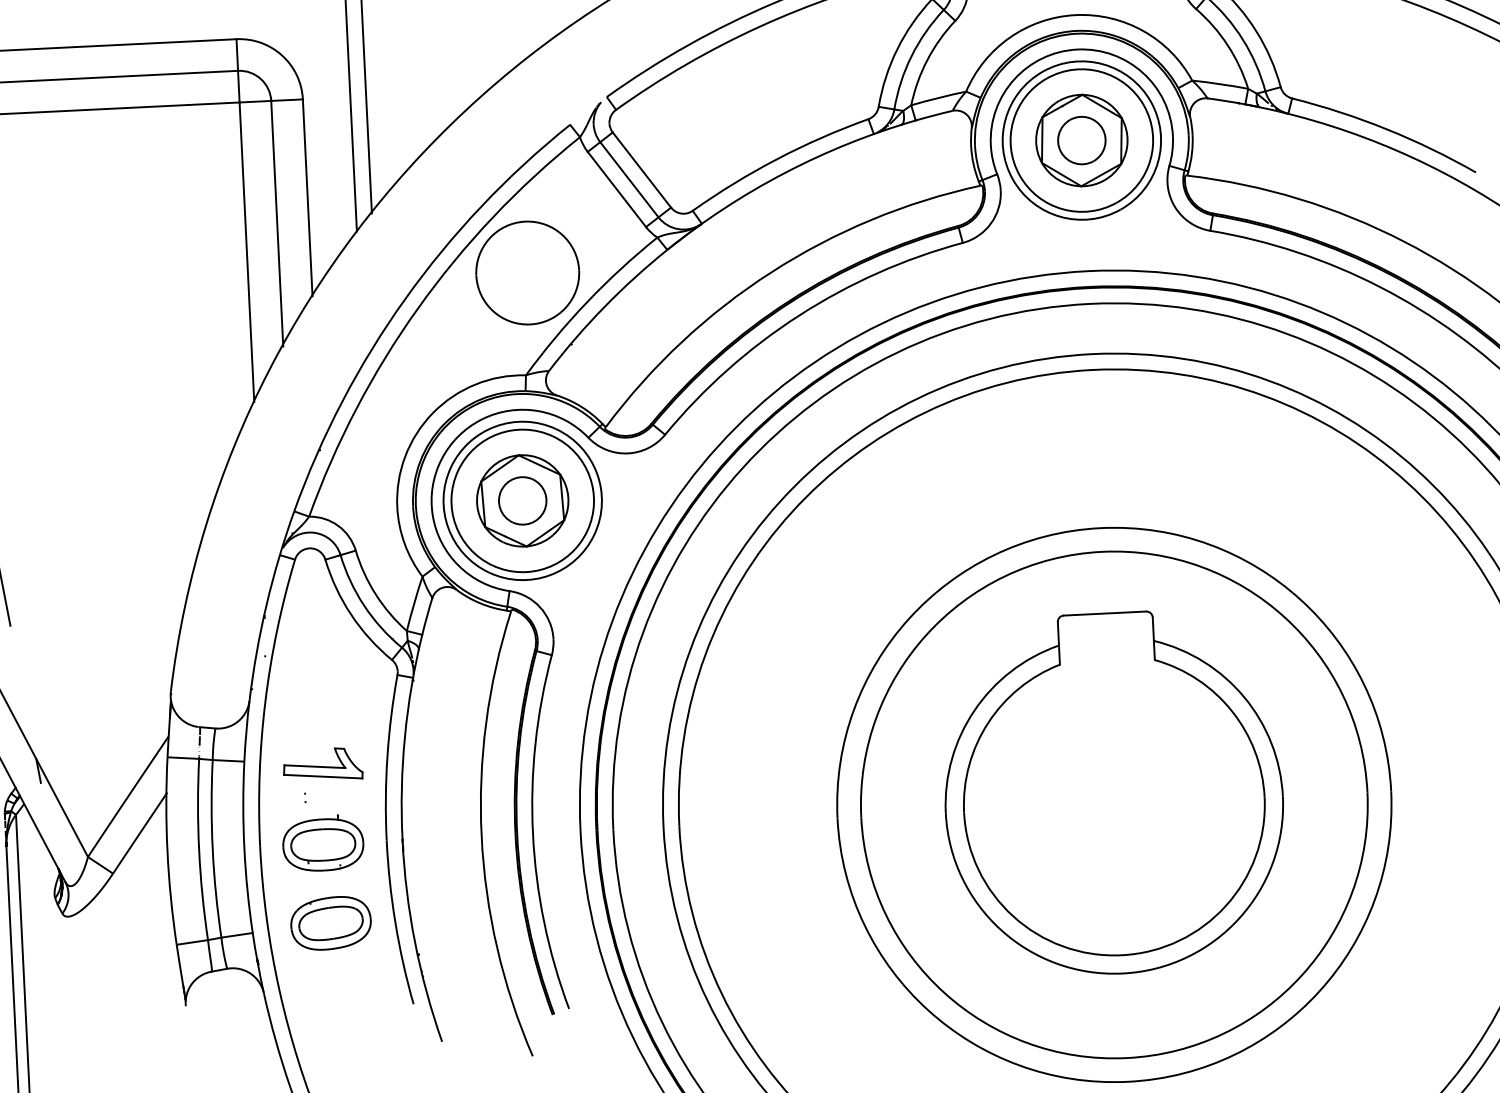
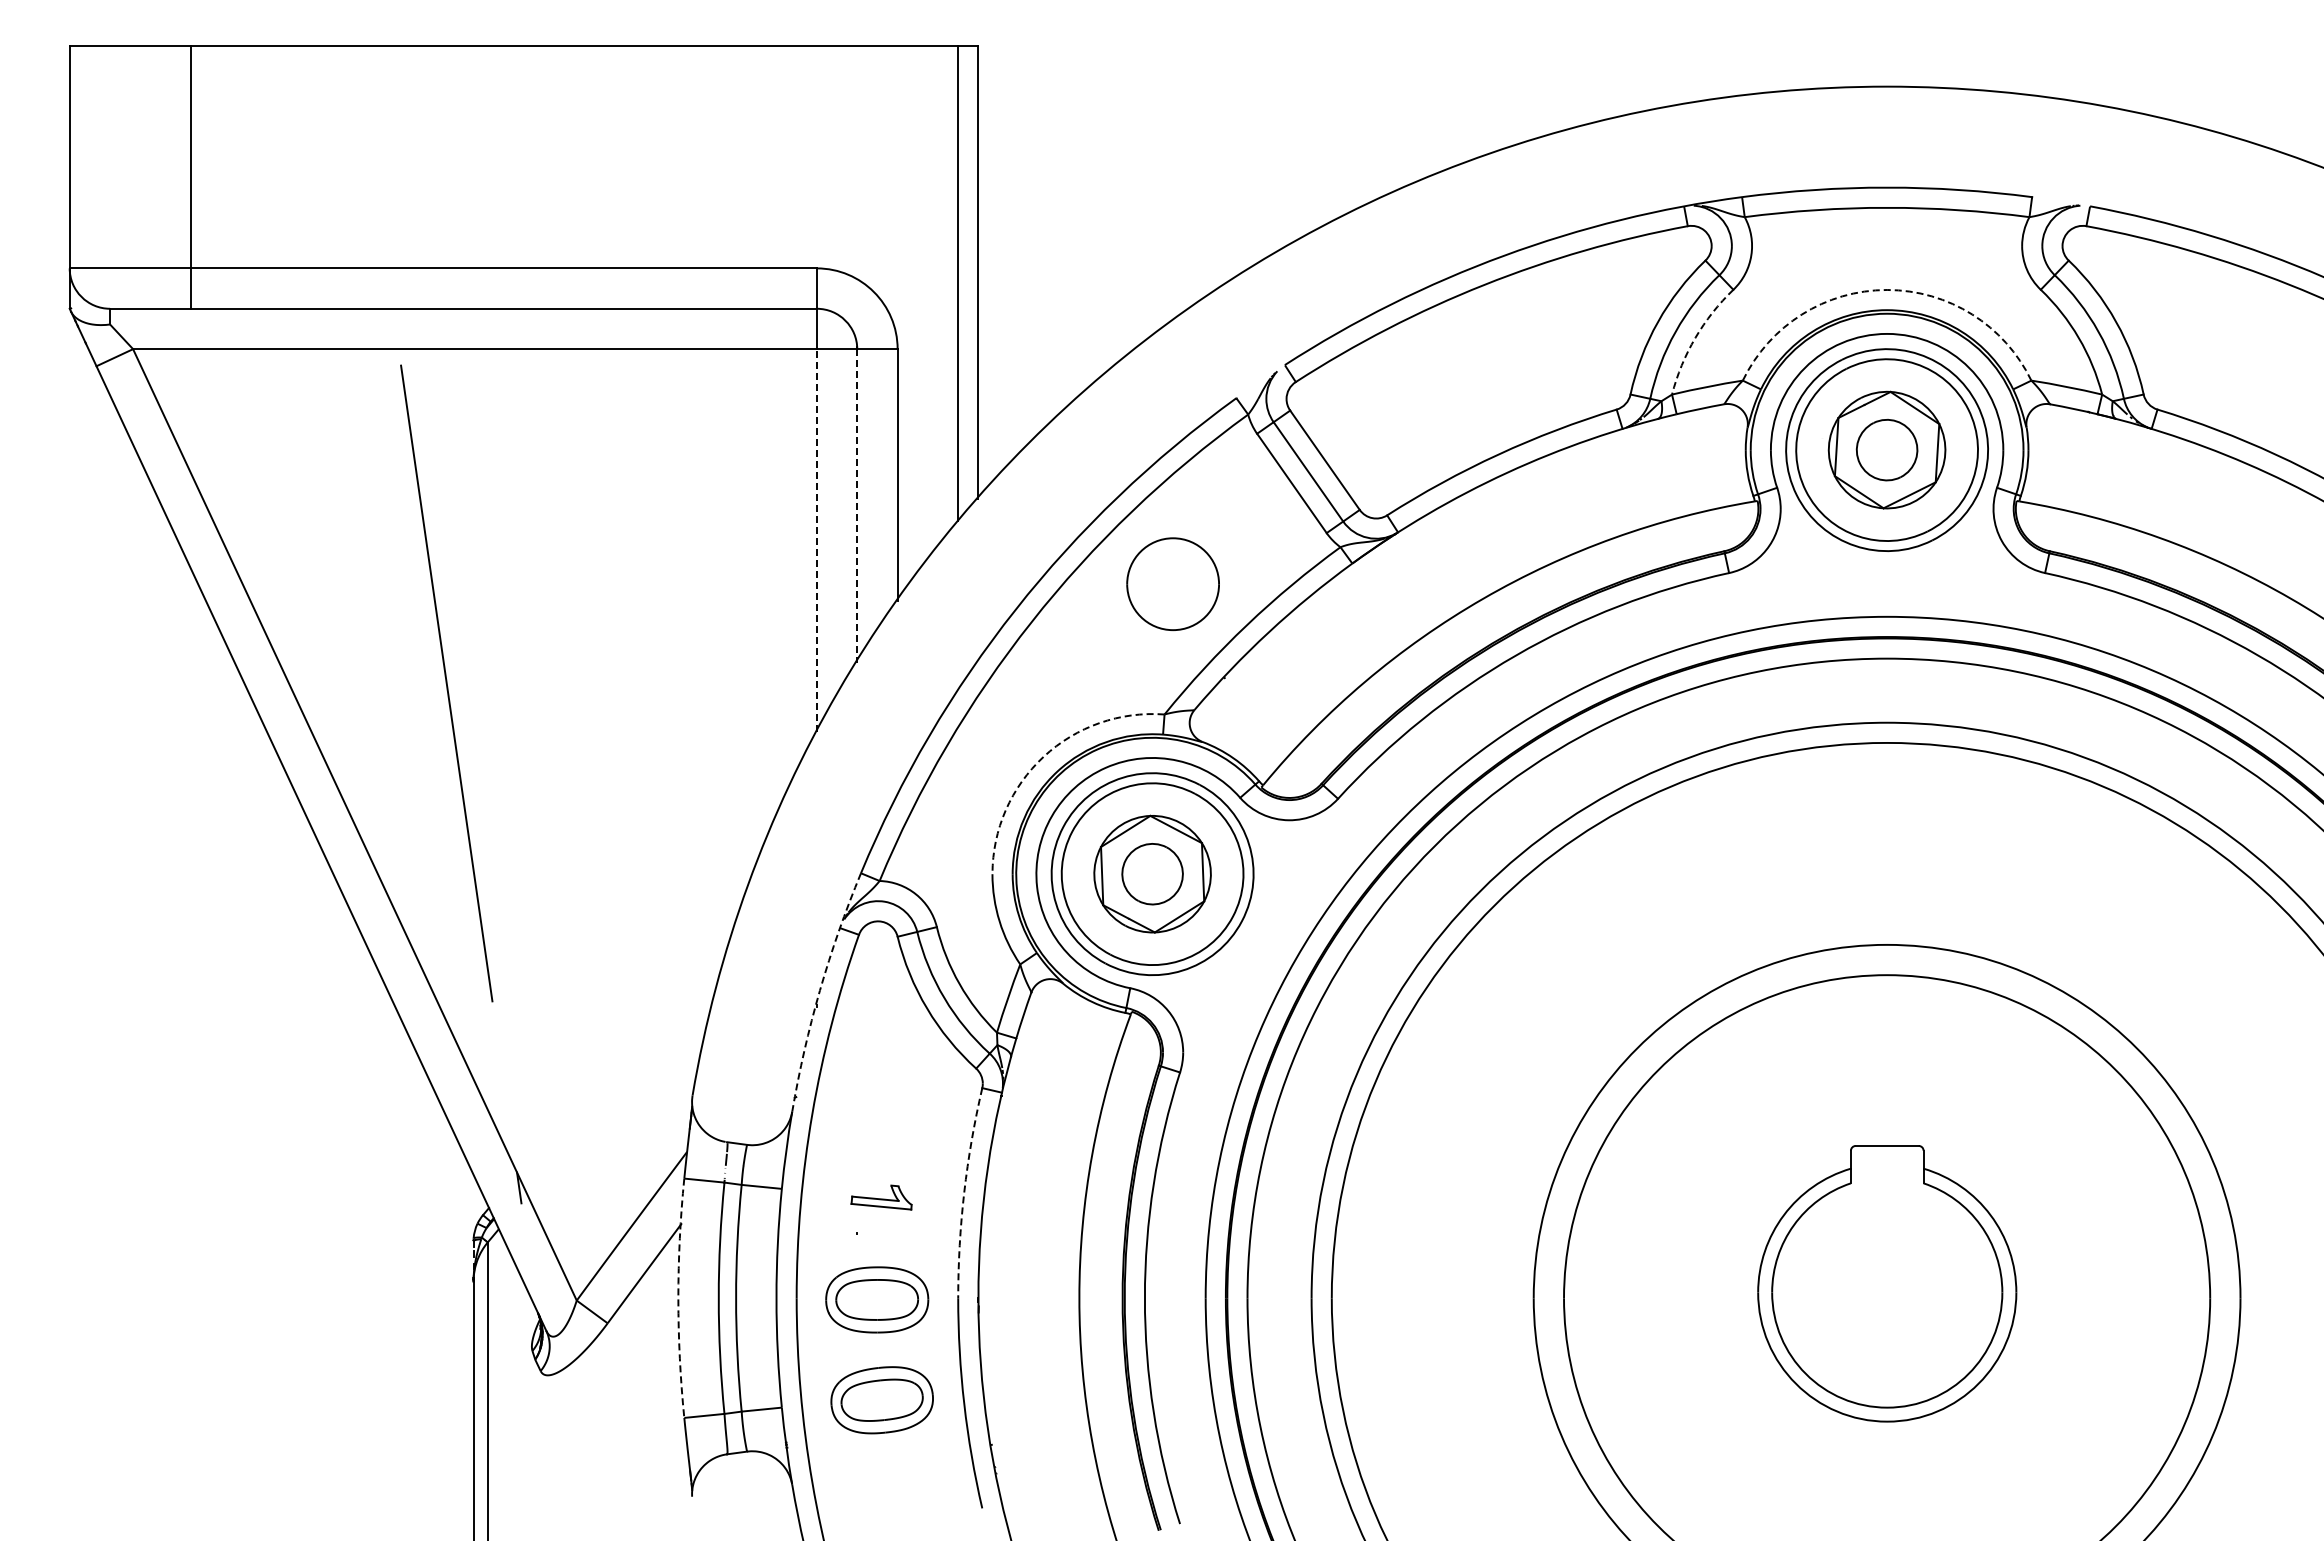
arc: (1076, 14) -> (1887, 289), solid -> dashed
arc: (927, 59) -> (1695, 337), solid -> dashed
line: (277, 223) -> (857, 505), solid -> dashed
line: (246, 251) -> (816, 539), solid -> dashed
part: (527, 272) -> (1172, 583), size x0.7
arc: (432, 412) -> (1043, 756), solid -> dashed
arc: (266, 604) -> (819, 990), solid -> dashed
arc: (387, 757) -> (964, 1192), solid -> dashed
part: (322, 764) -> (881, 1197), size x0.6
part: (1114, 793) -> (1887, 1283), size x0.6
arc: (167, 851) -> (678, 1298), solid -> dashed

